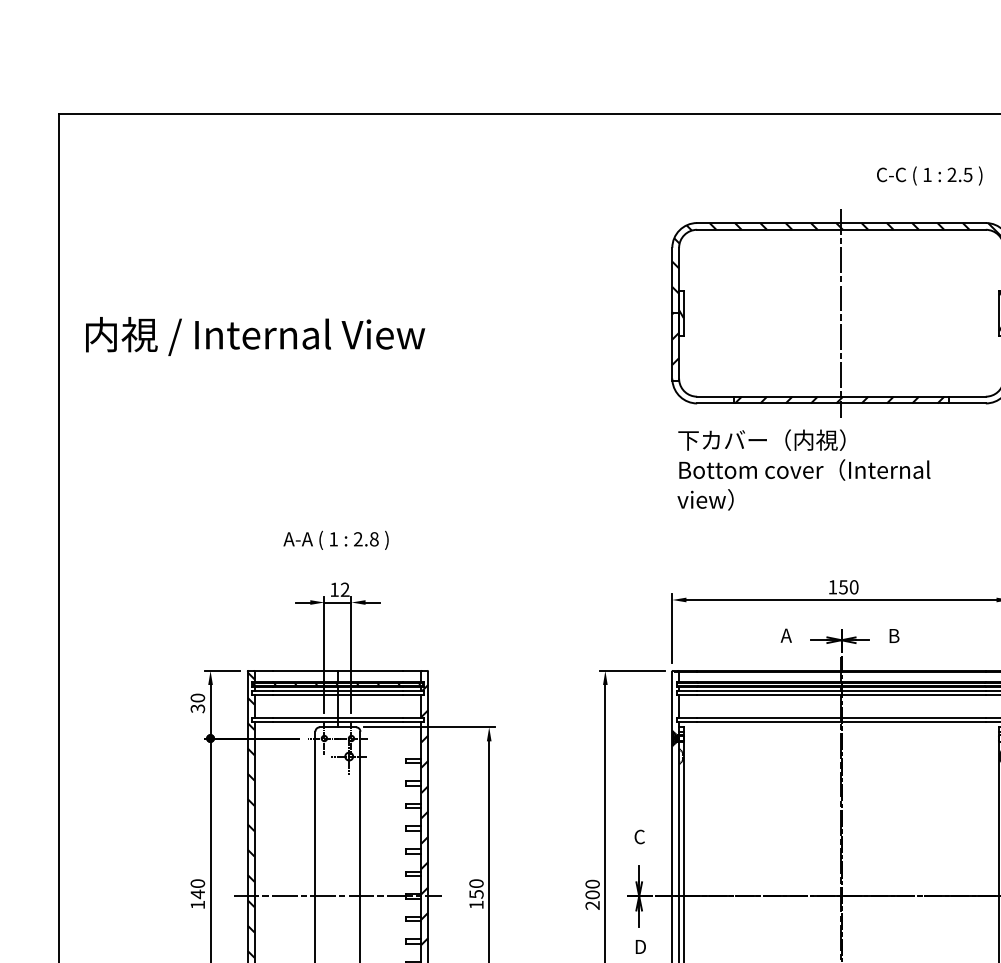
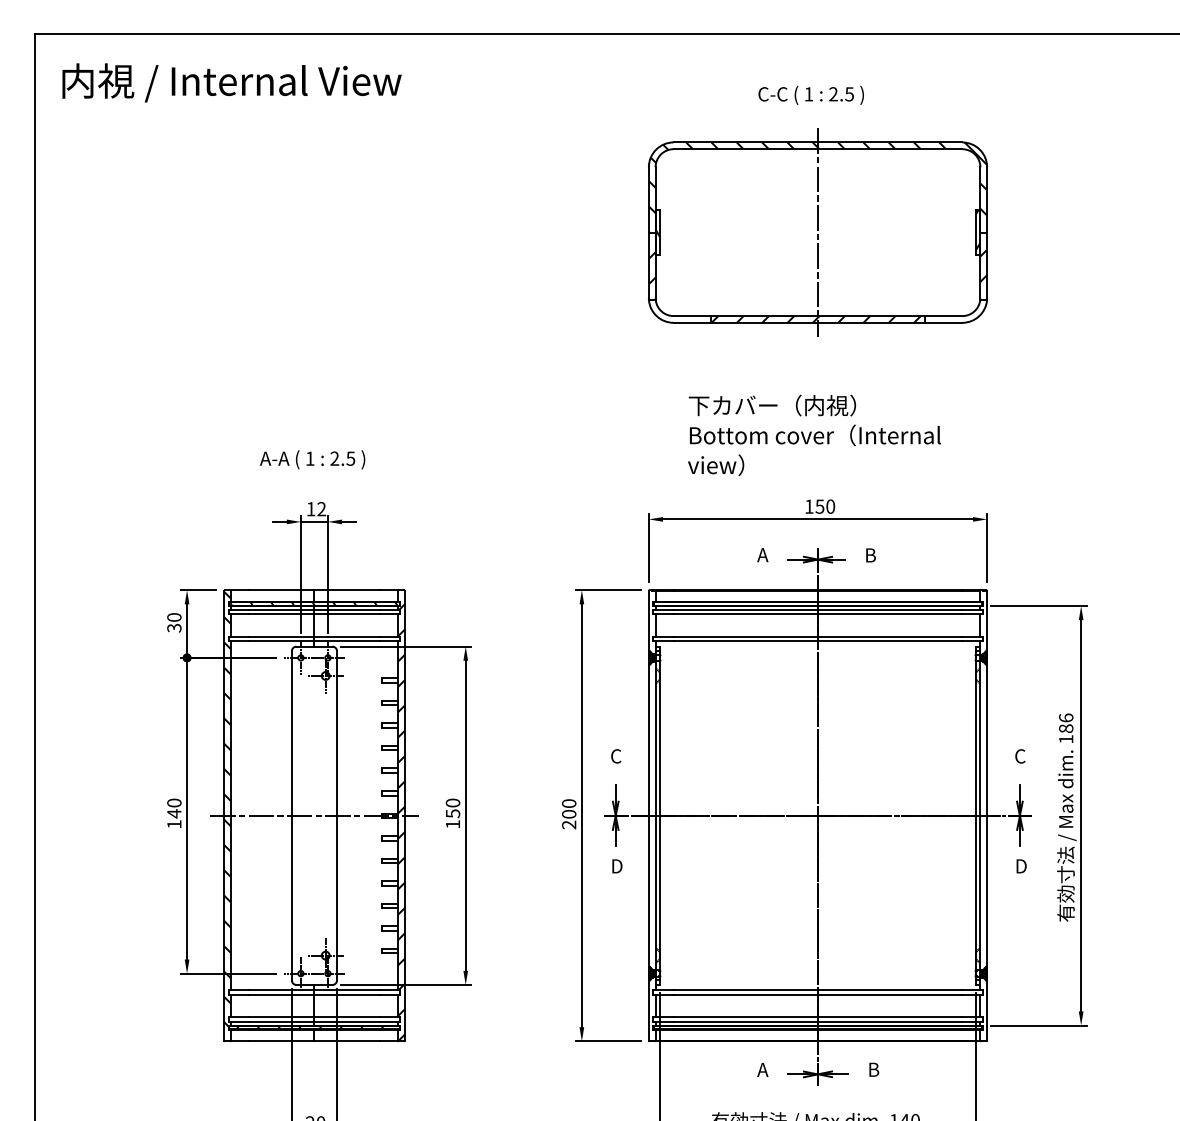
text: (928, 175) -> (810, 94), moved
text: (254, 336) -> (231, 82), moved
text: (803, 469) -> (814, 434), moved
text: (373, 539) -> (350, 458), 2.8 -> 2.5

